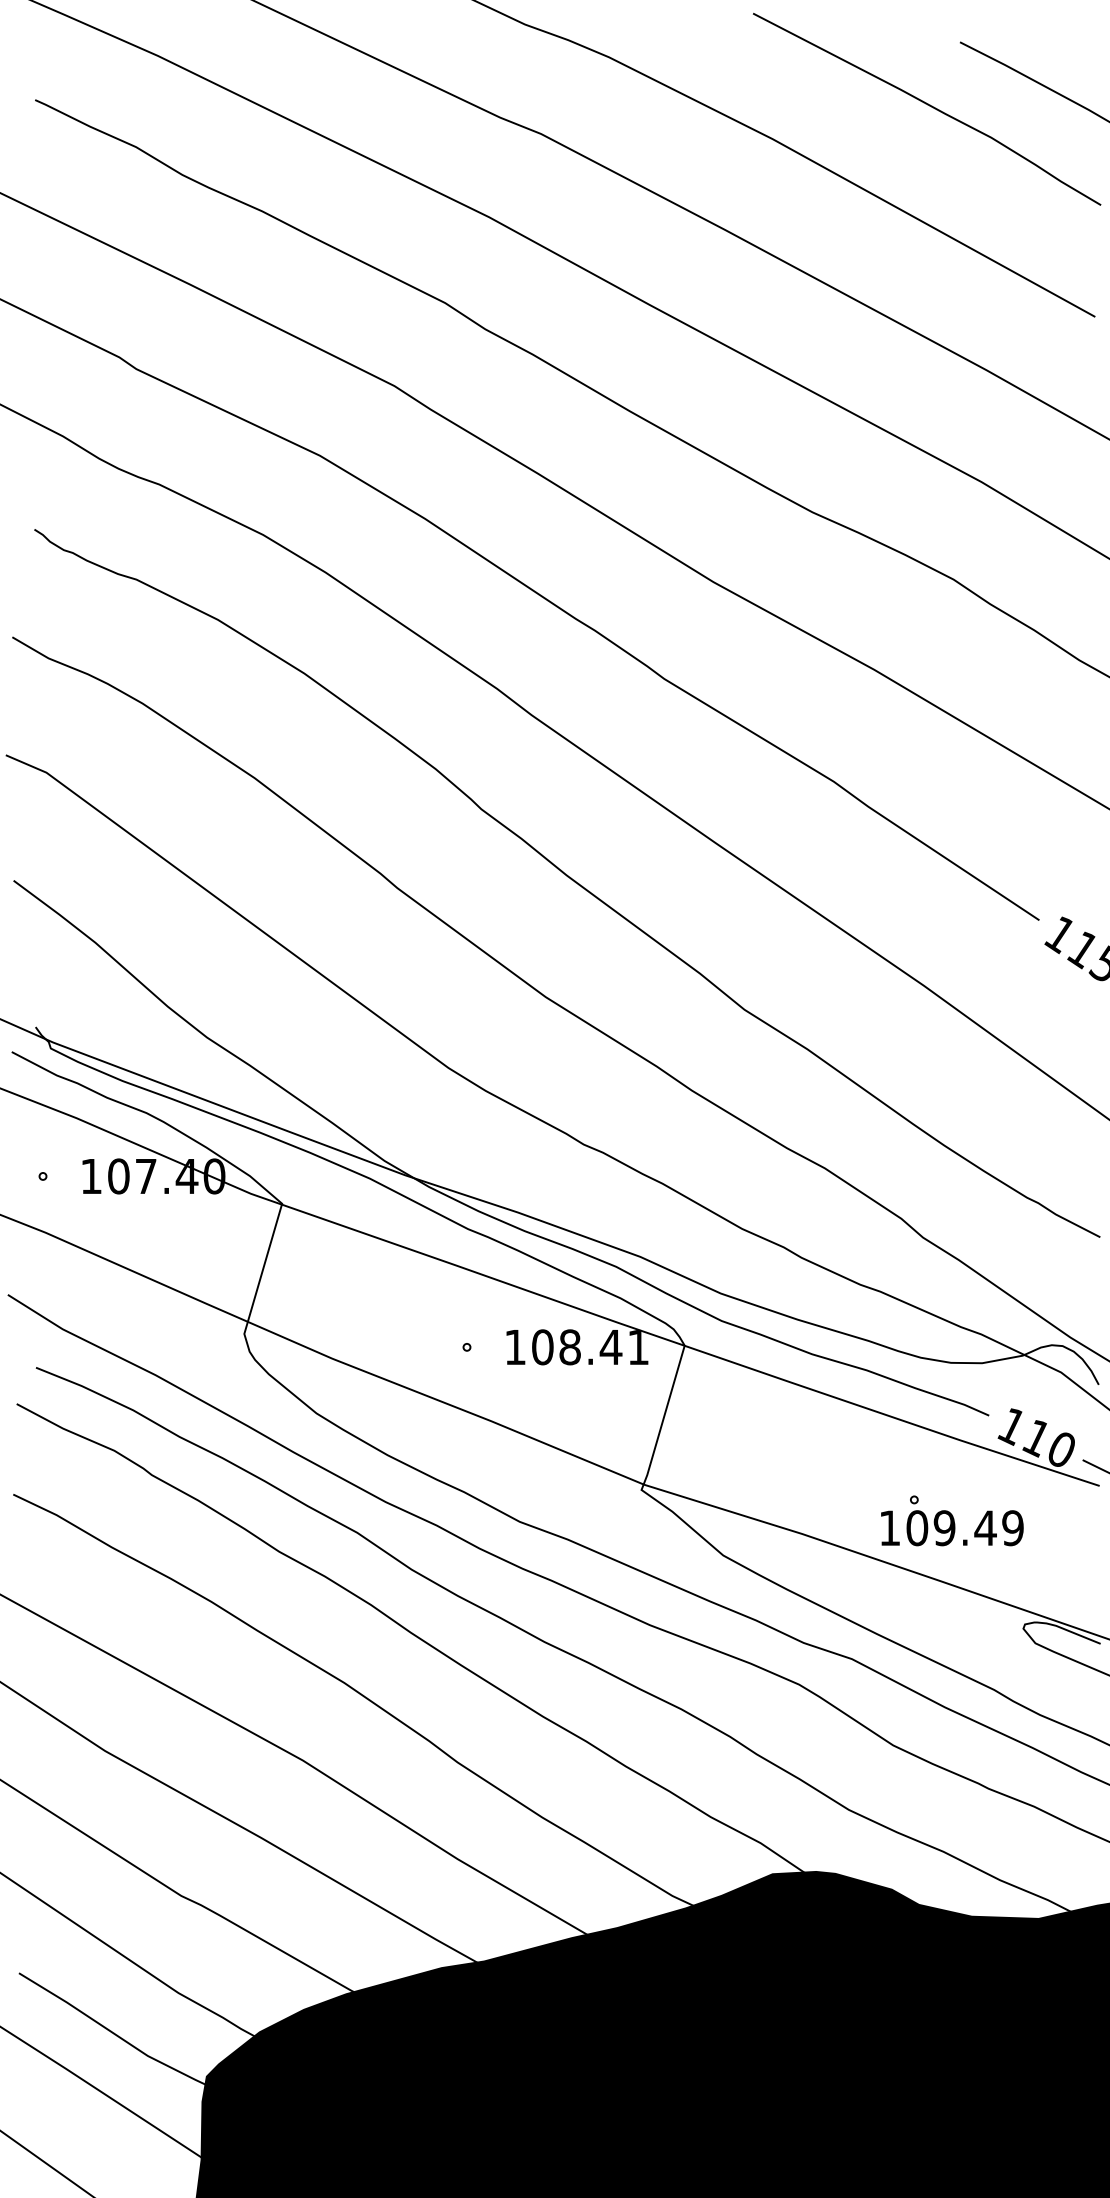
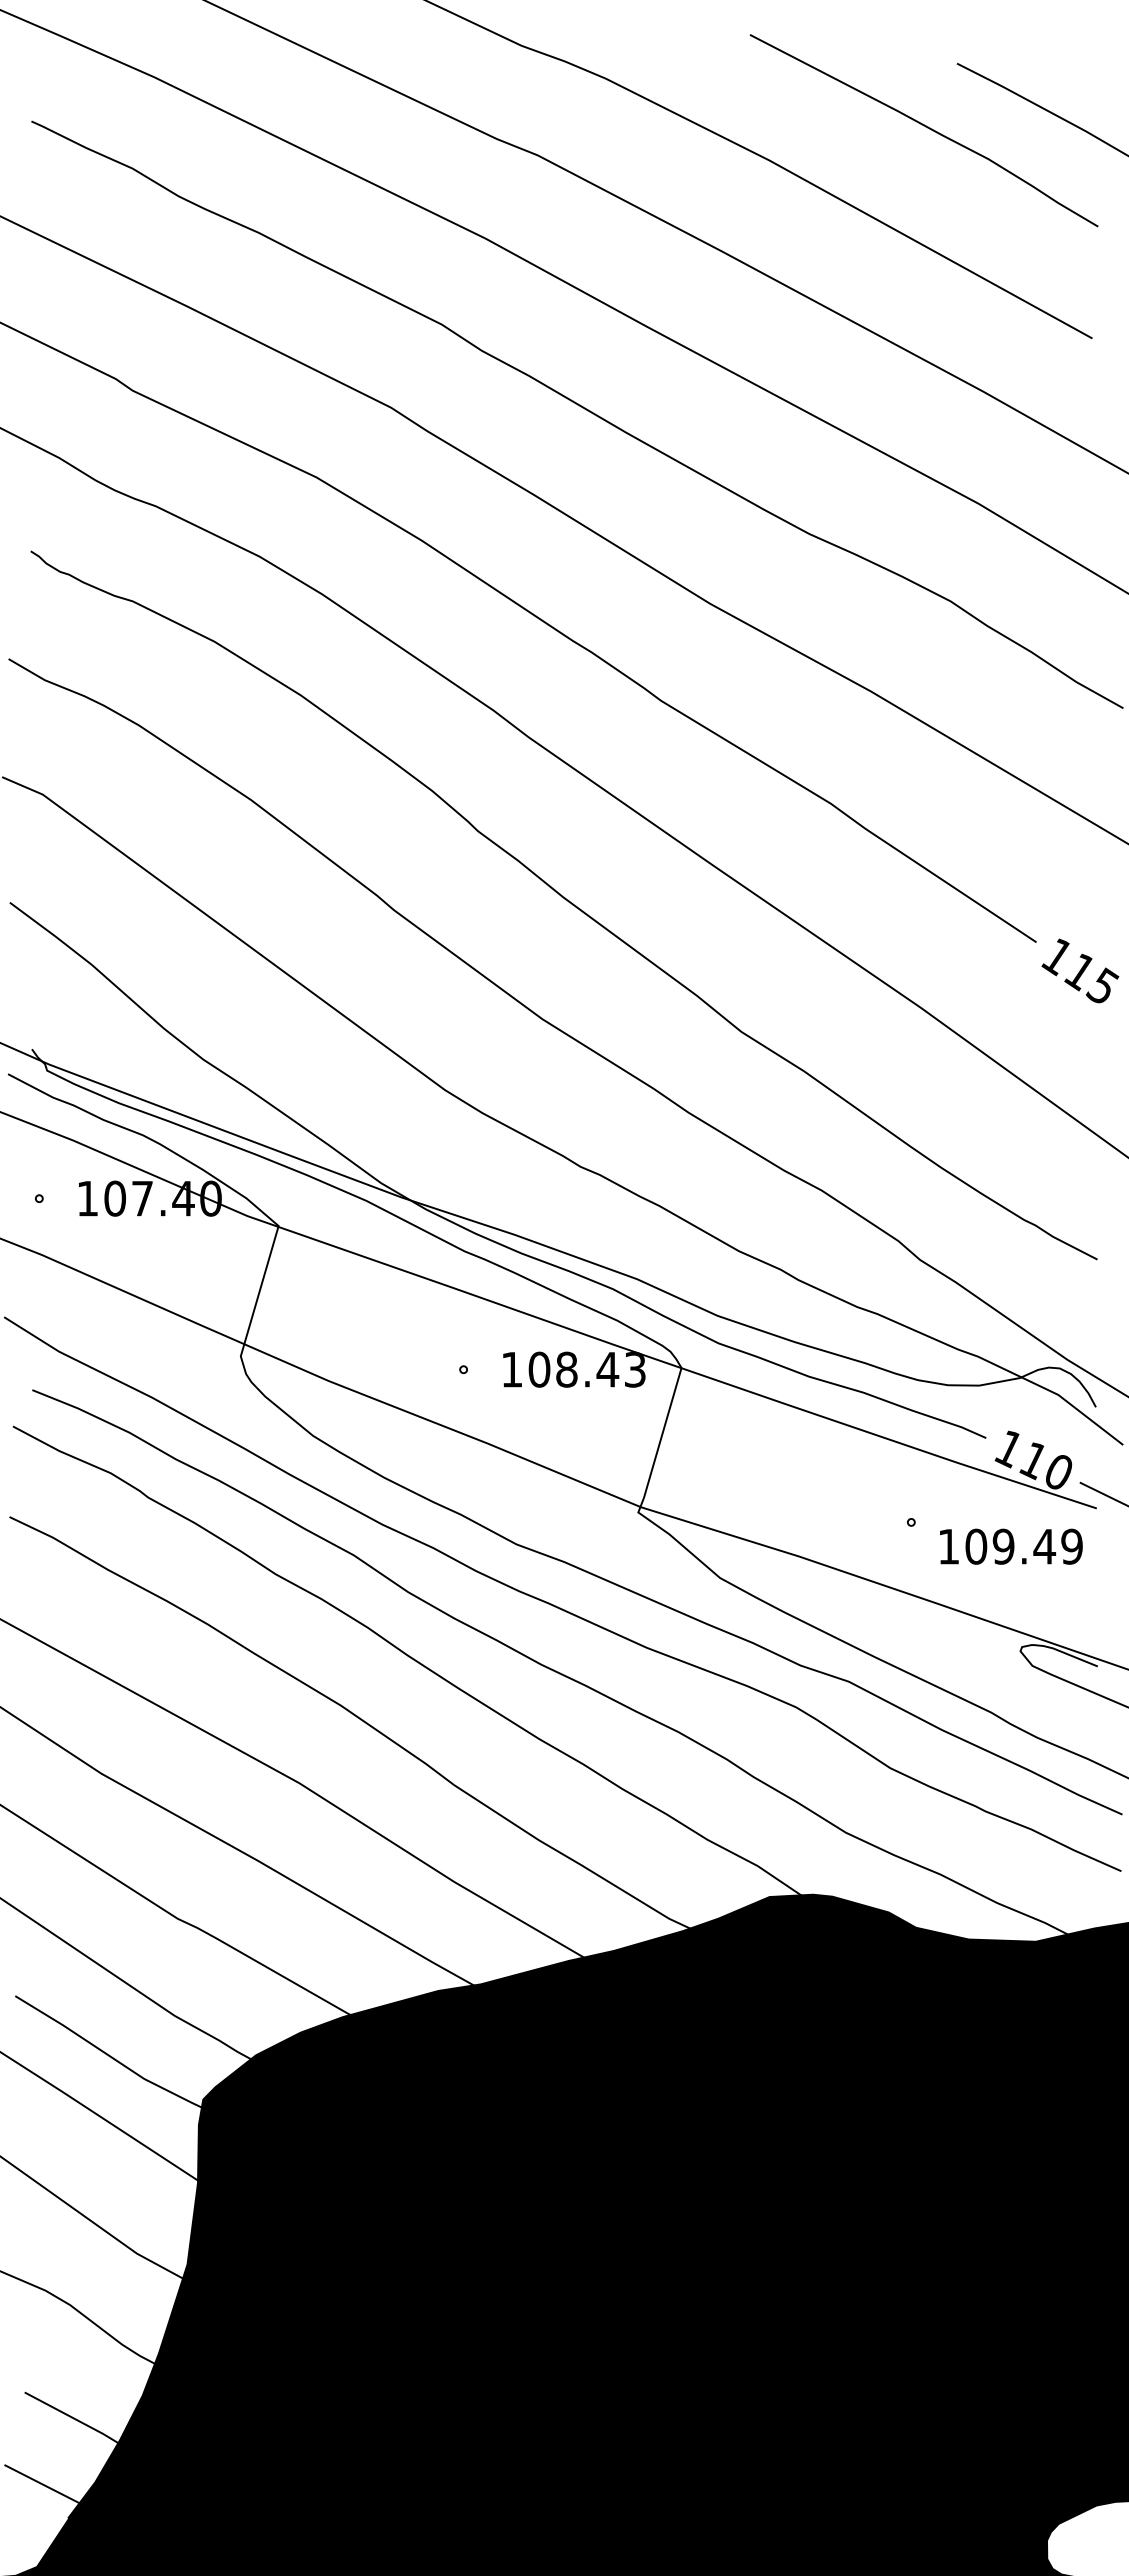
text: (638, 1347) -> (635, 1369), 108.41 -> 108.43
text: (952, 1527) -> (1011, 1546), moved

